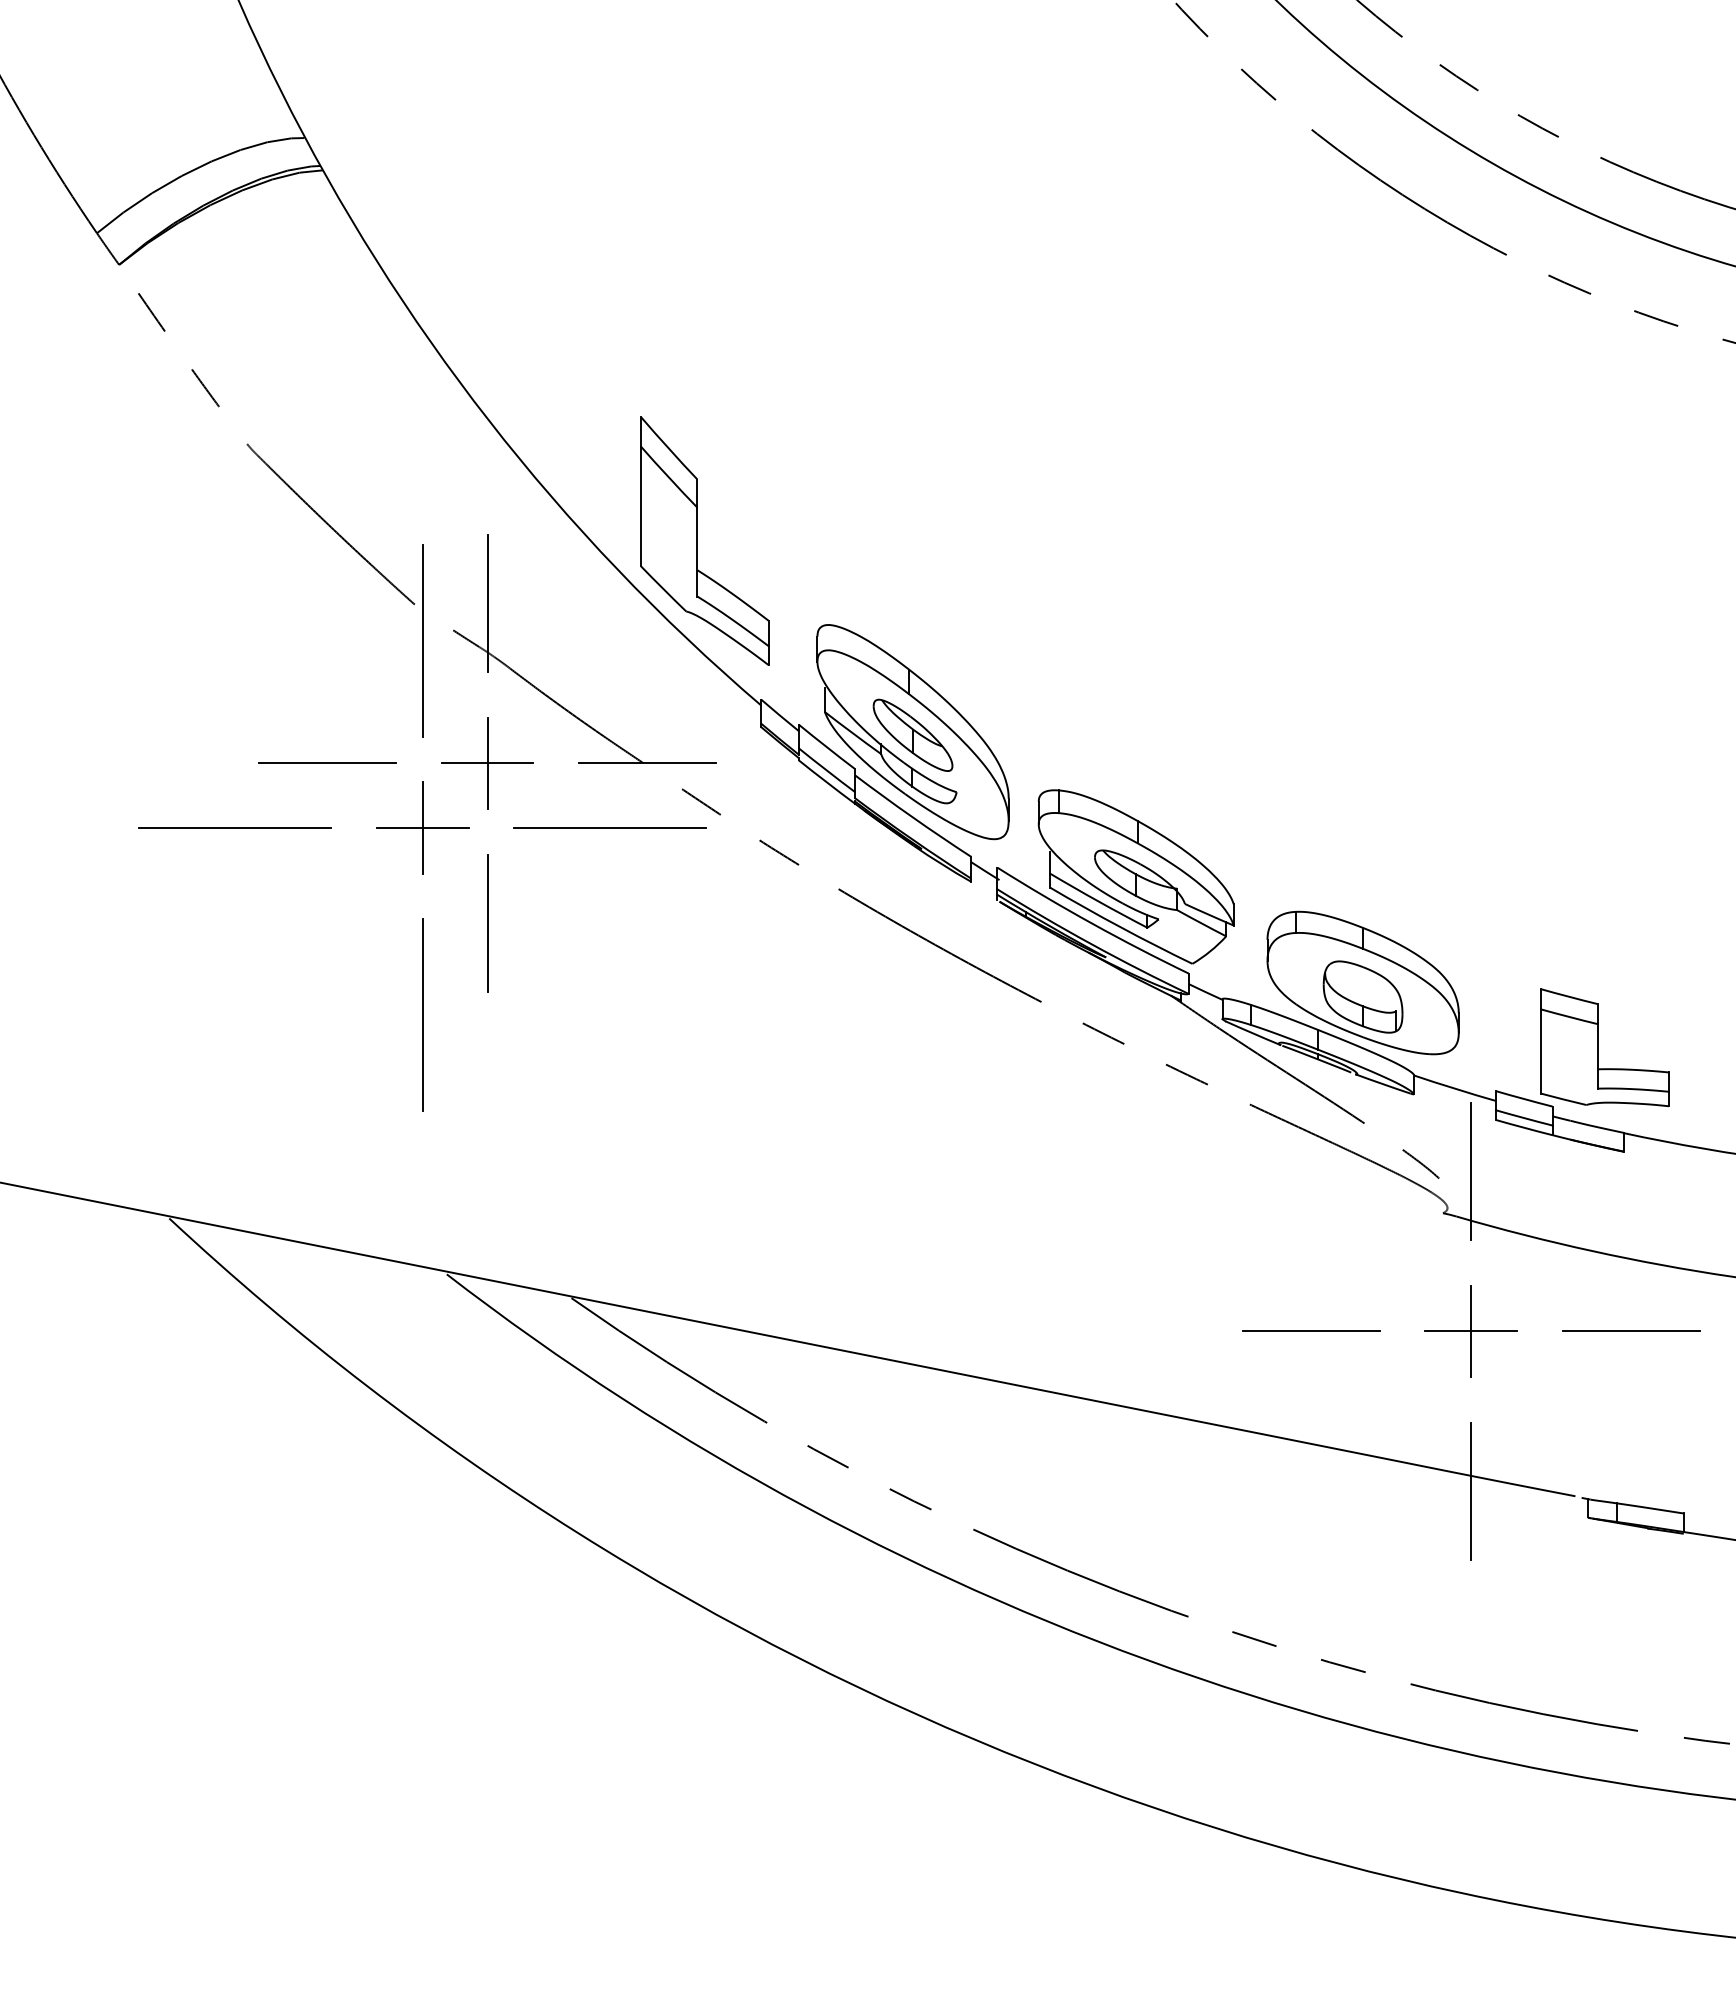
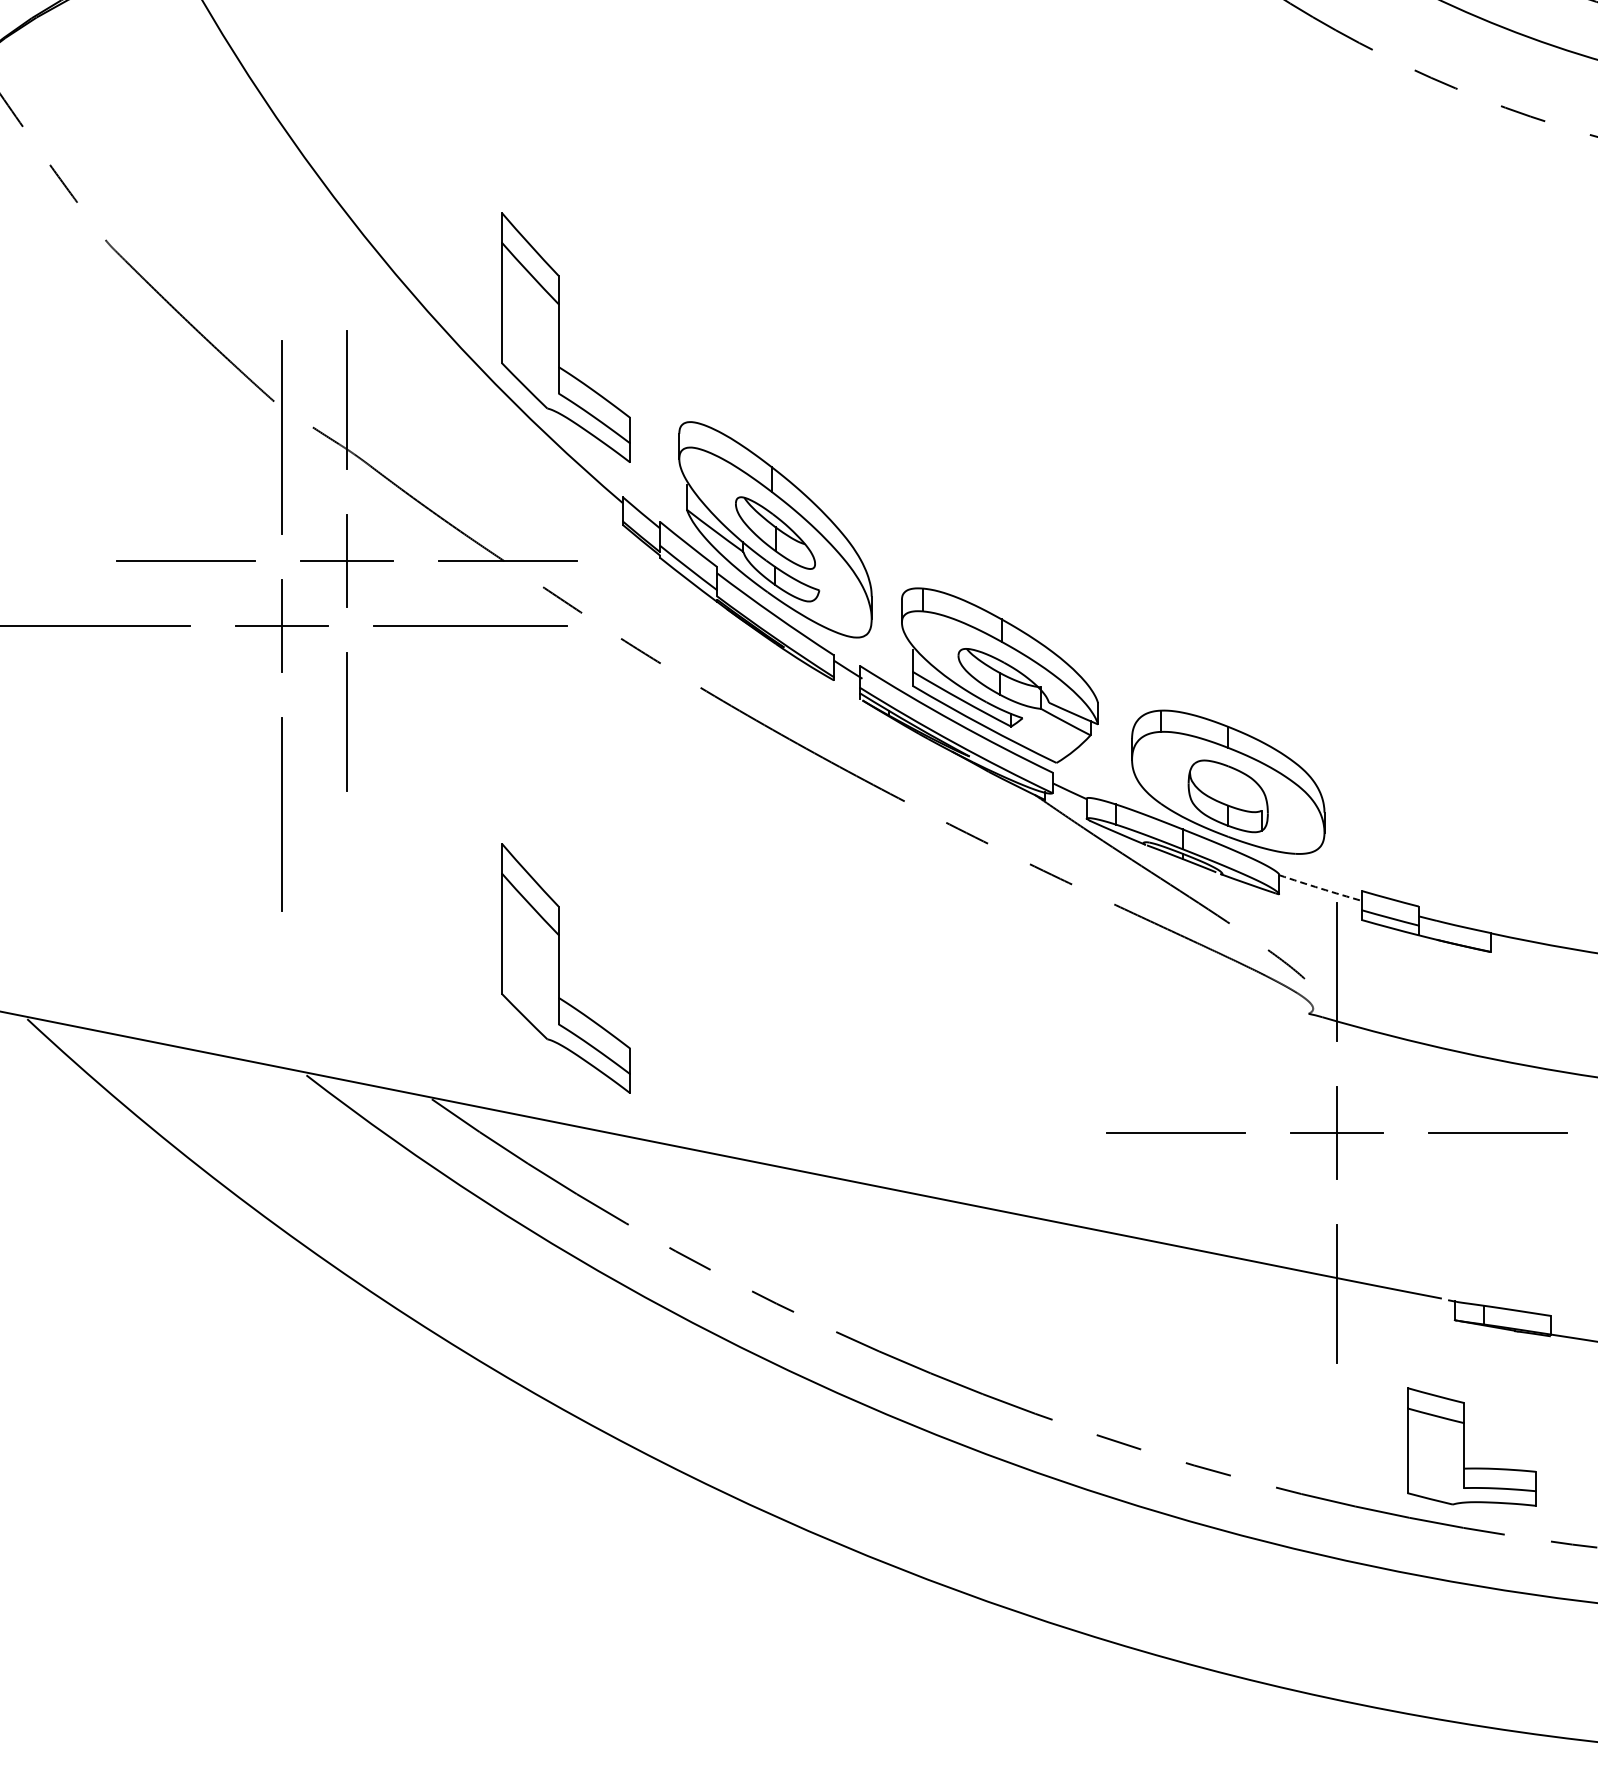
part: (1604, 1047) -> (1471, 1446), moved
arc: (1454, 1088) -> (1320, 888), solid -> dashed
part: (697, 1167) -> (558, 967), added

